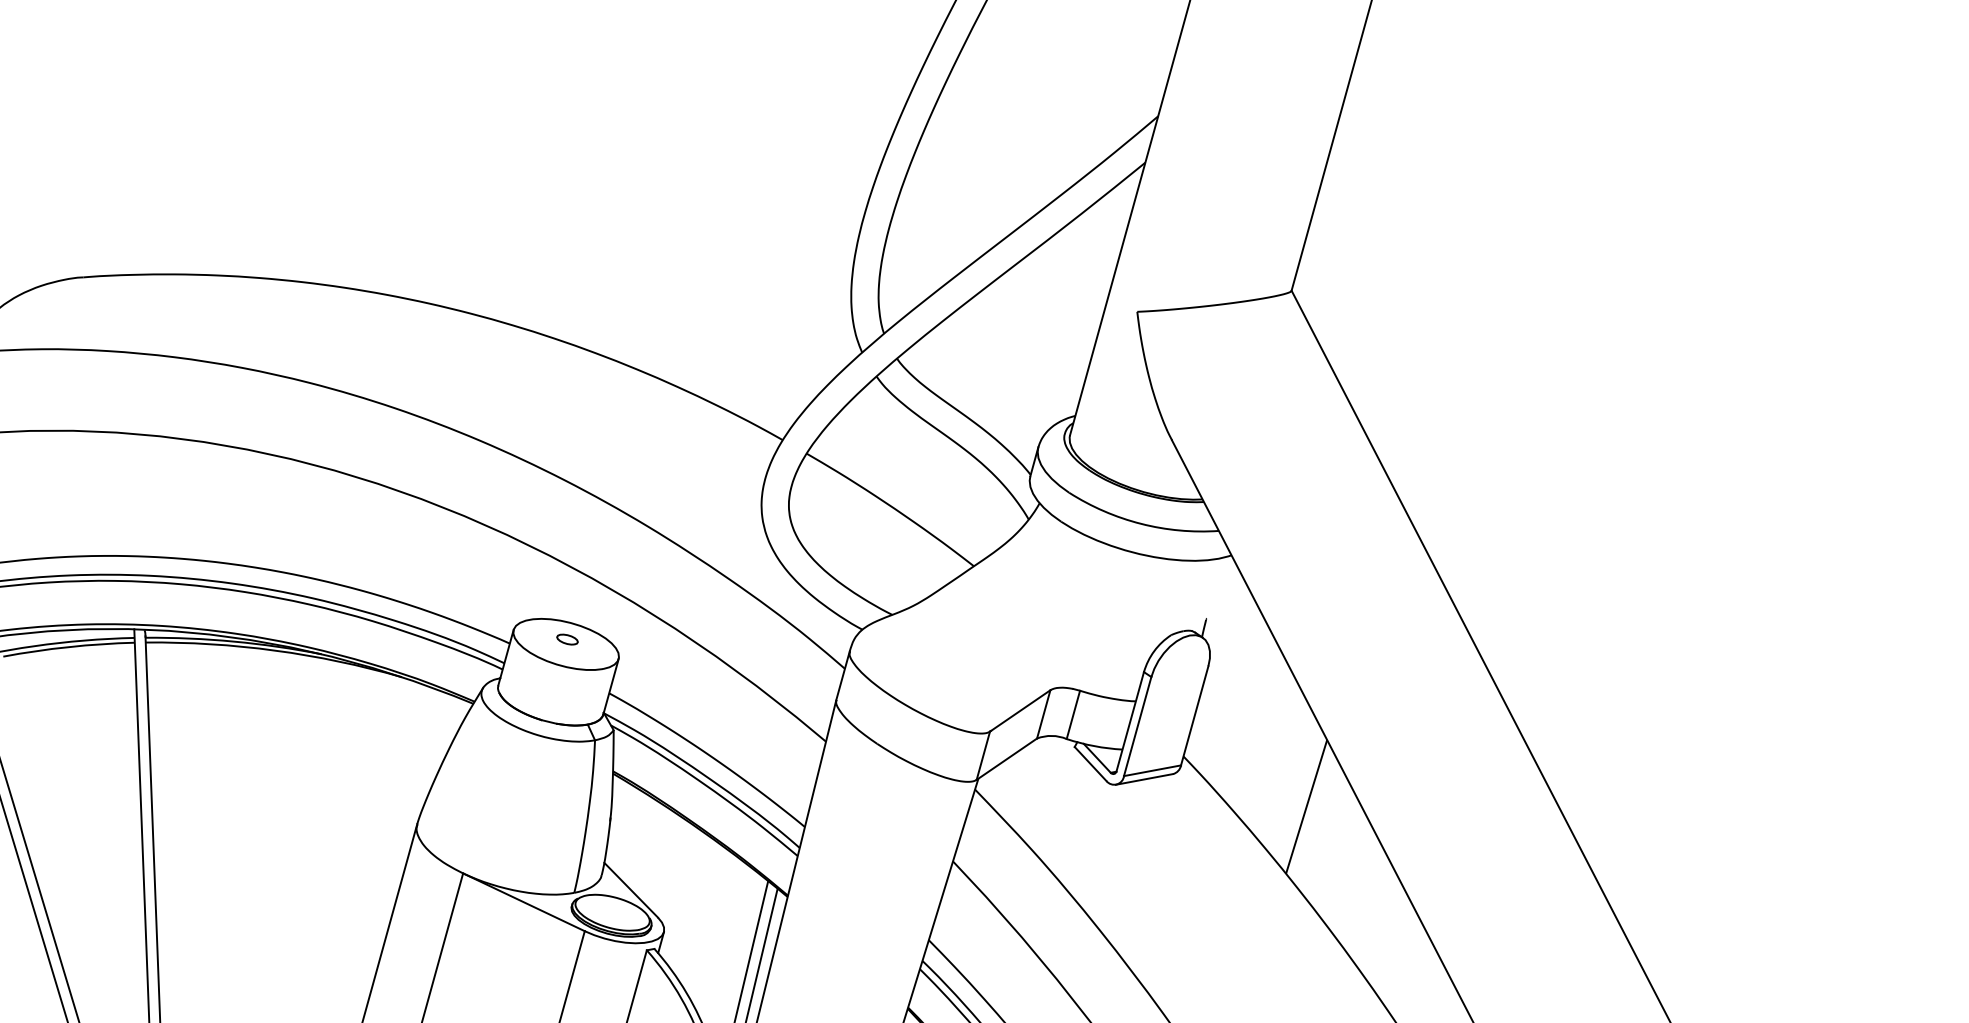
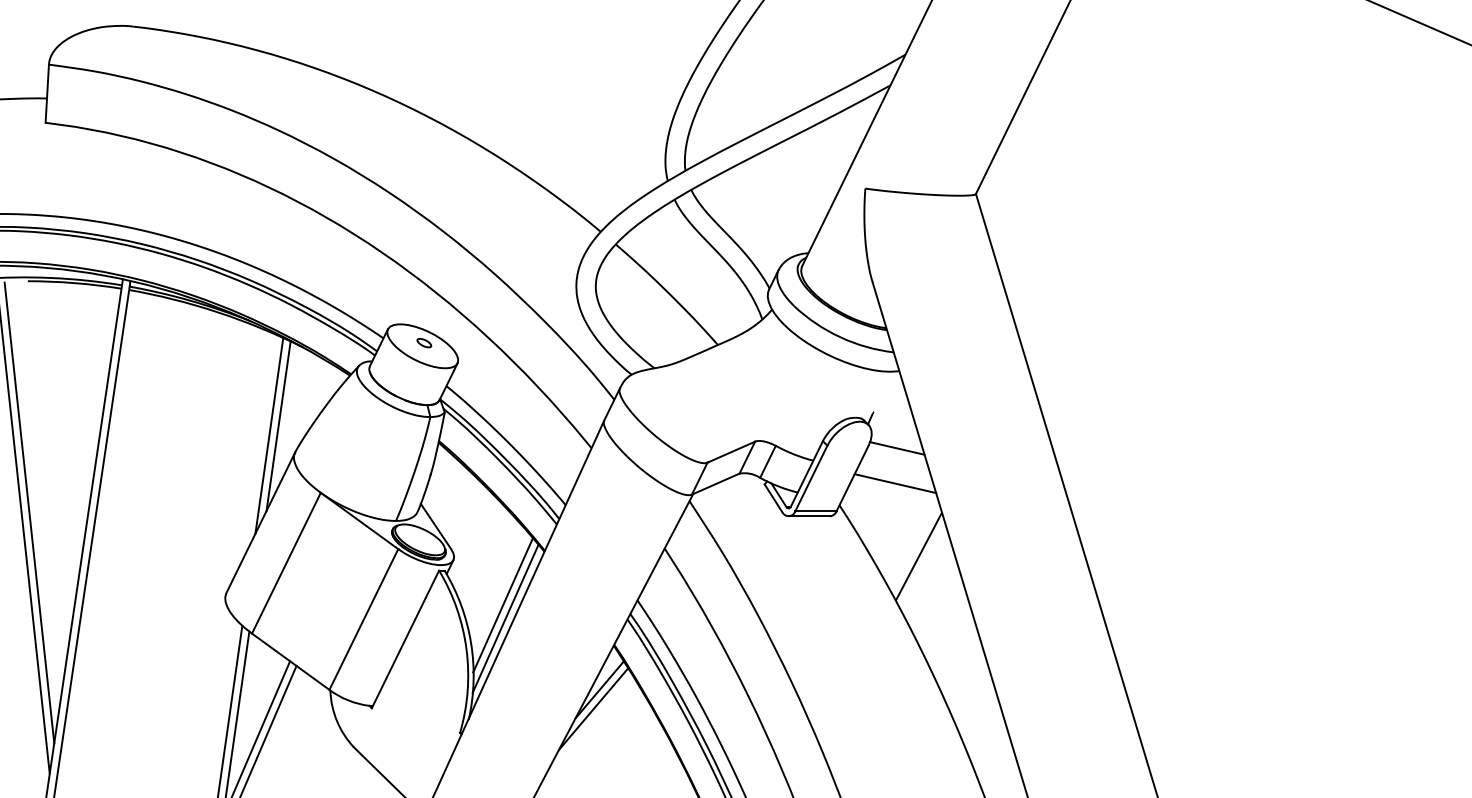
line: (1247, 663) -> (896, 448), added
line: (1255, 711) -> (895, 483), added
line: (387, 792) -> (278, 426), added
line: (377, 807) -> (269, 435), added

